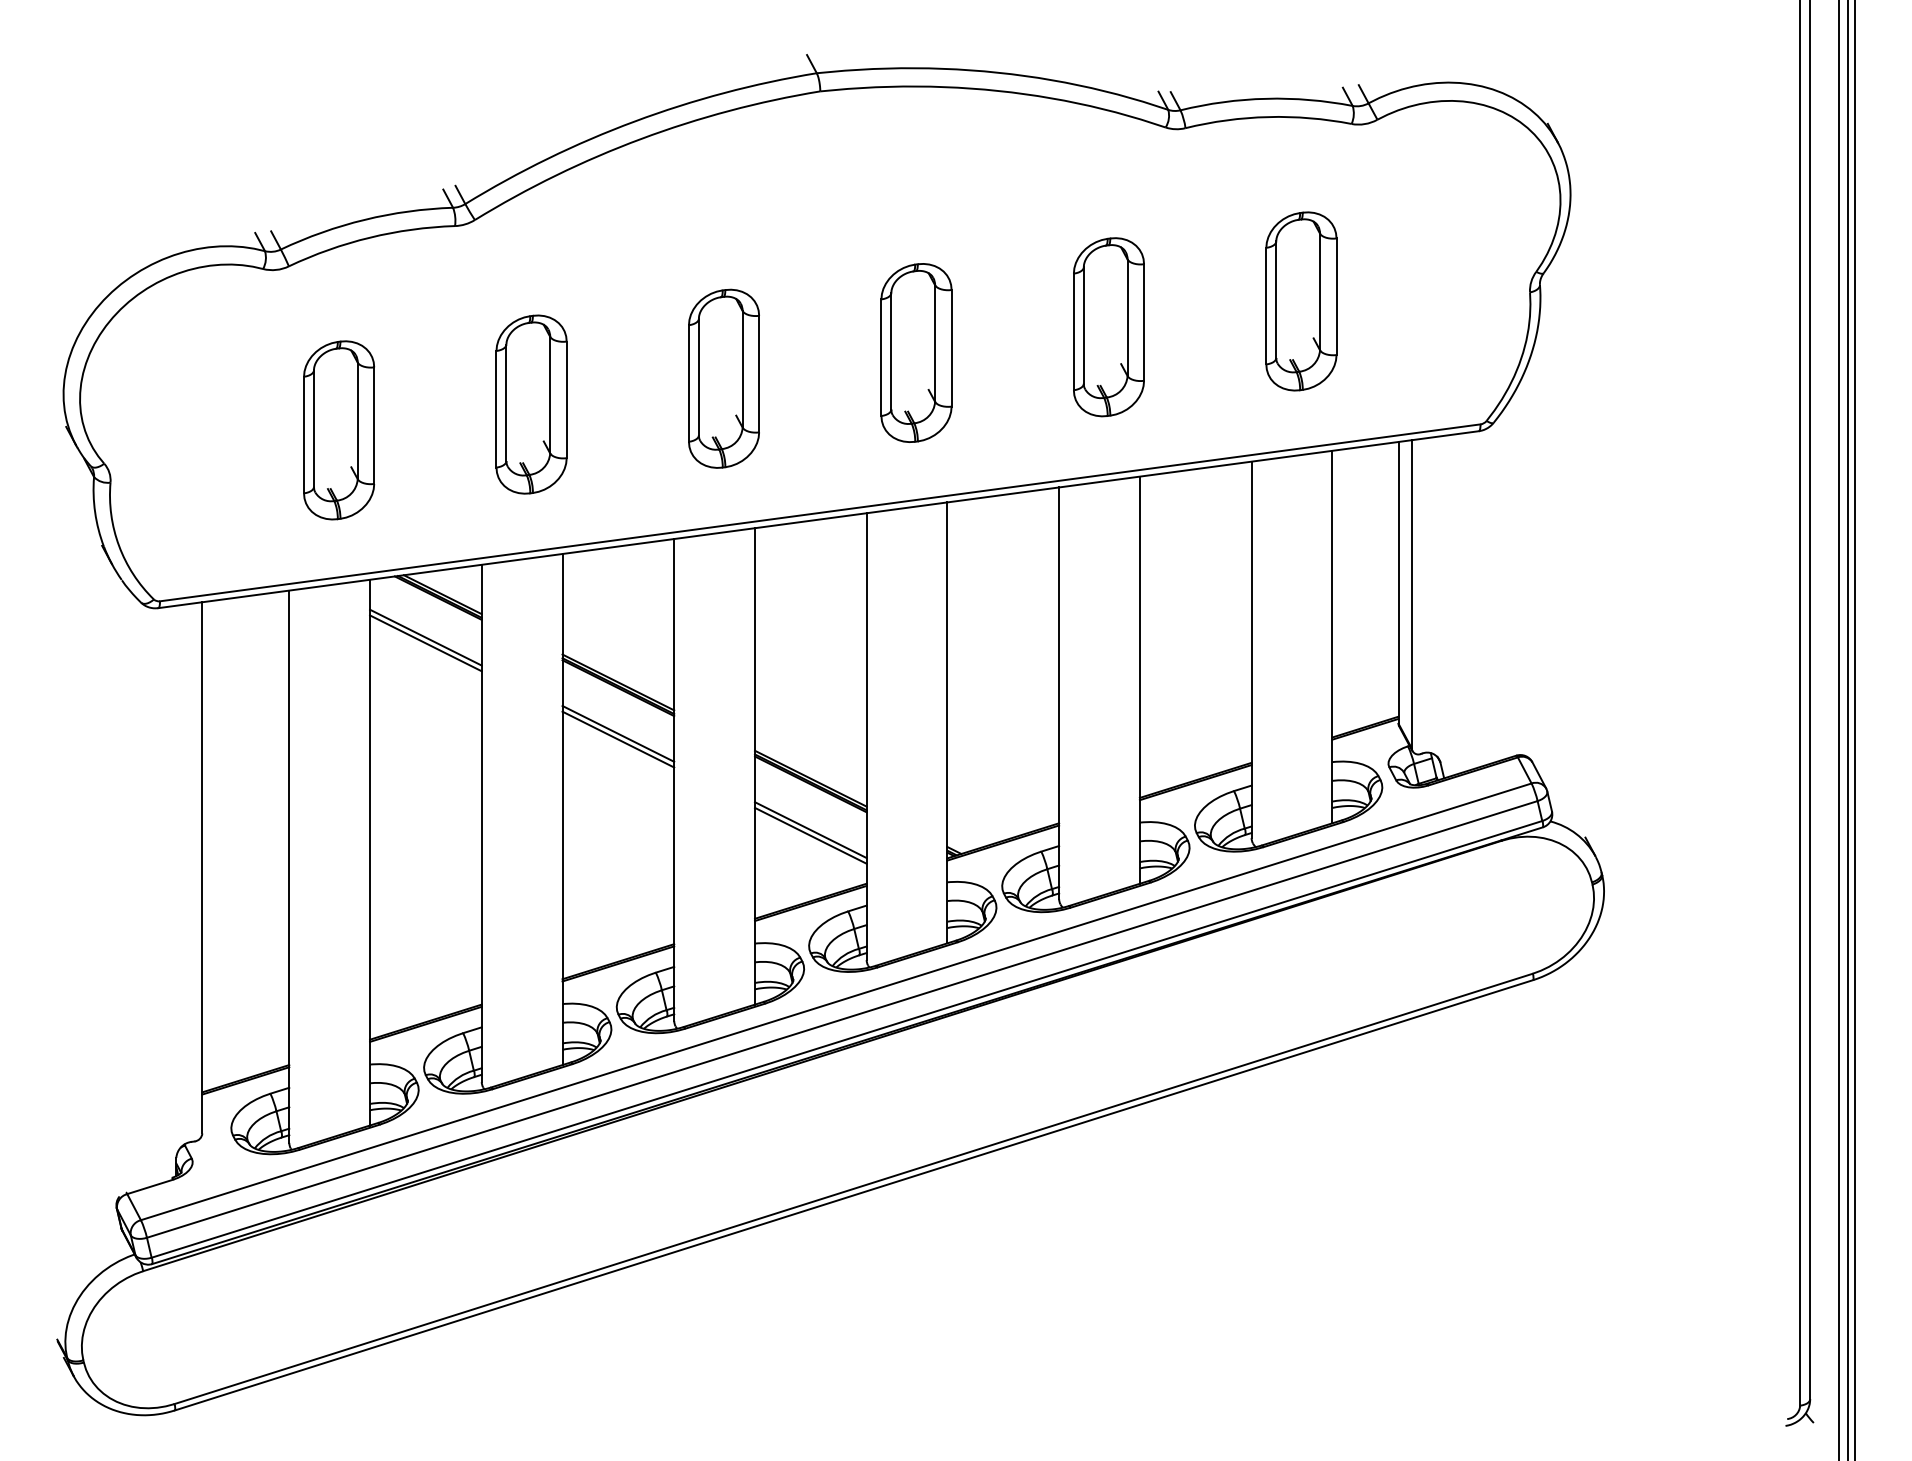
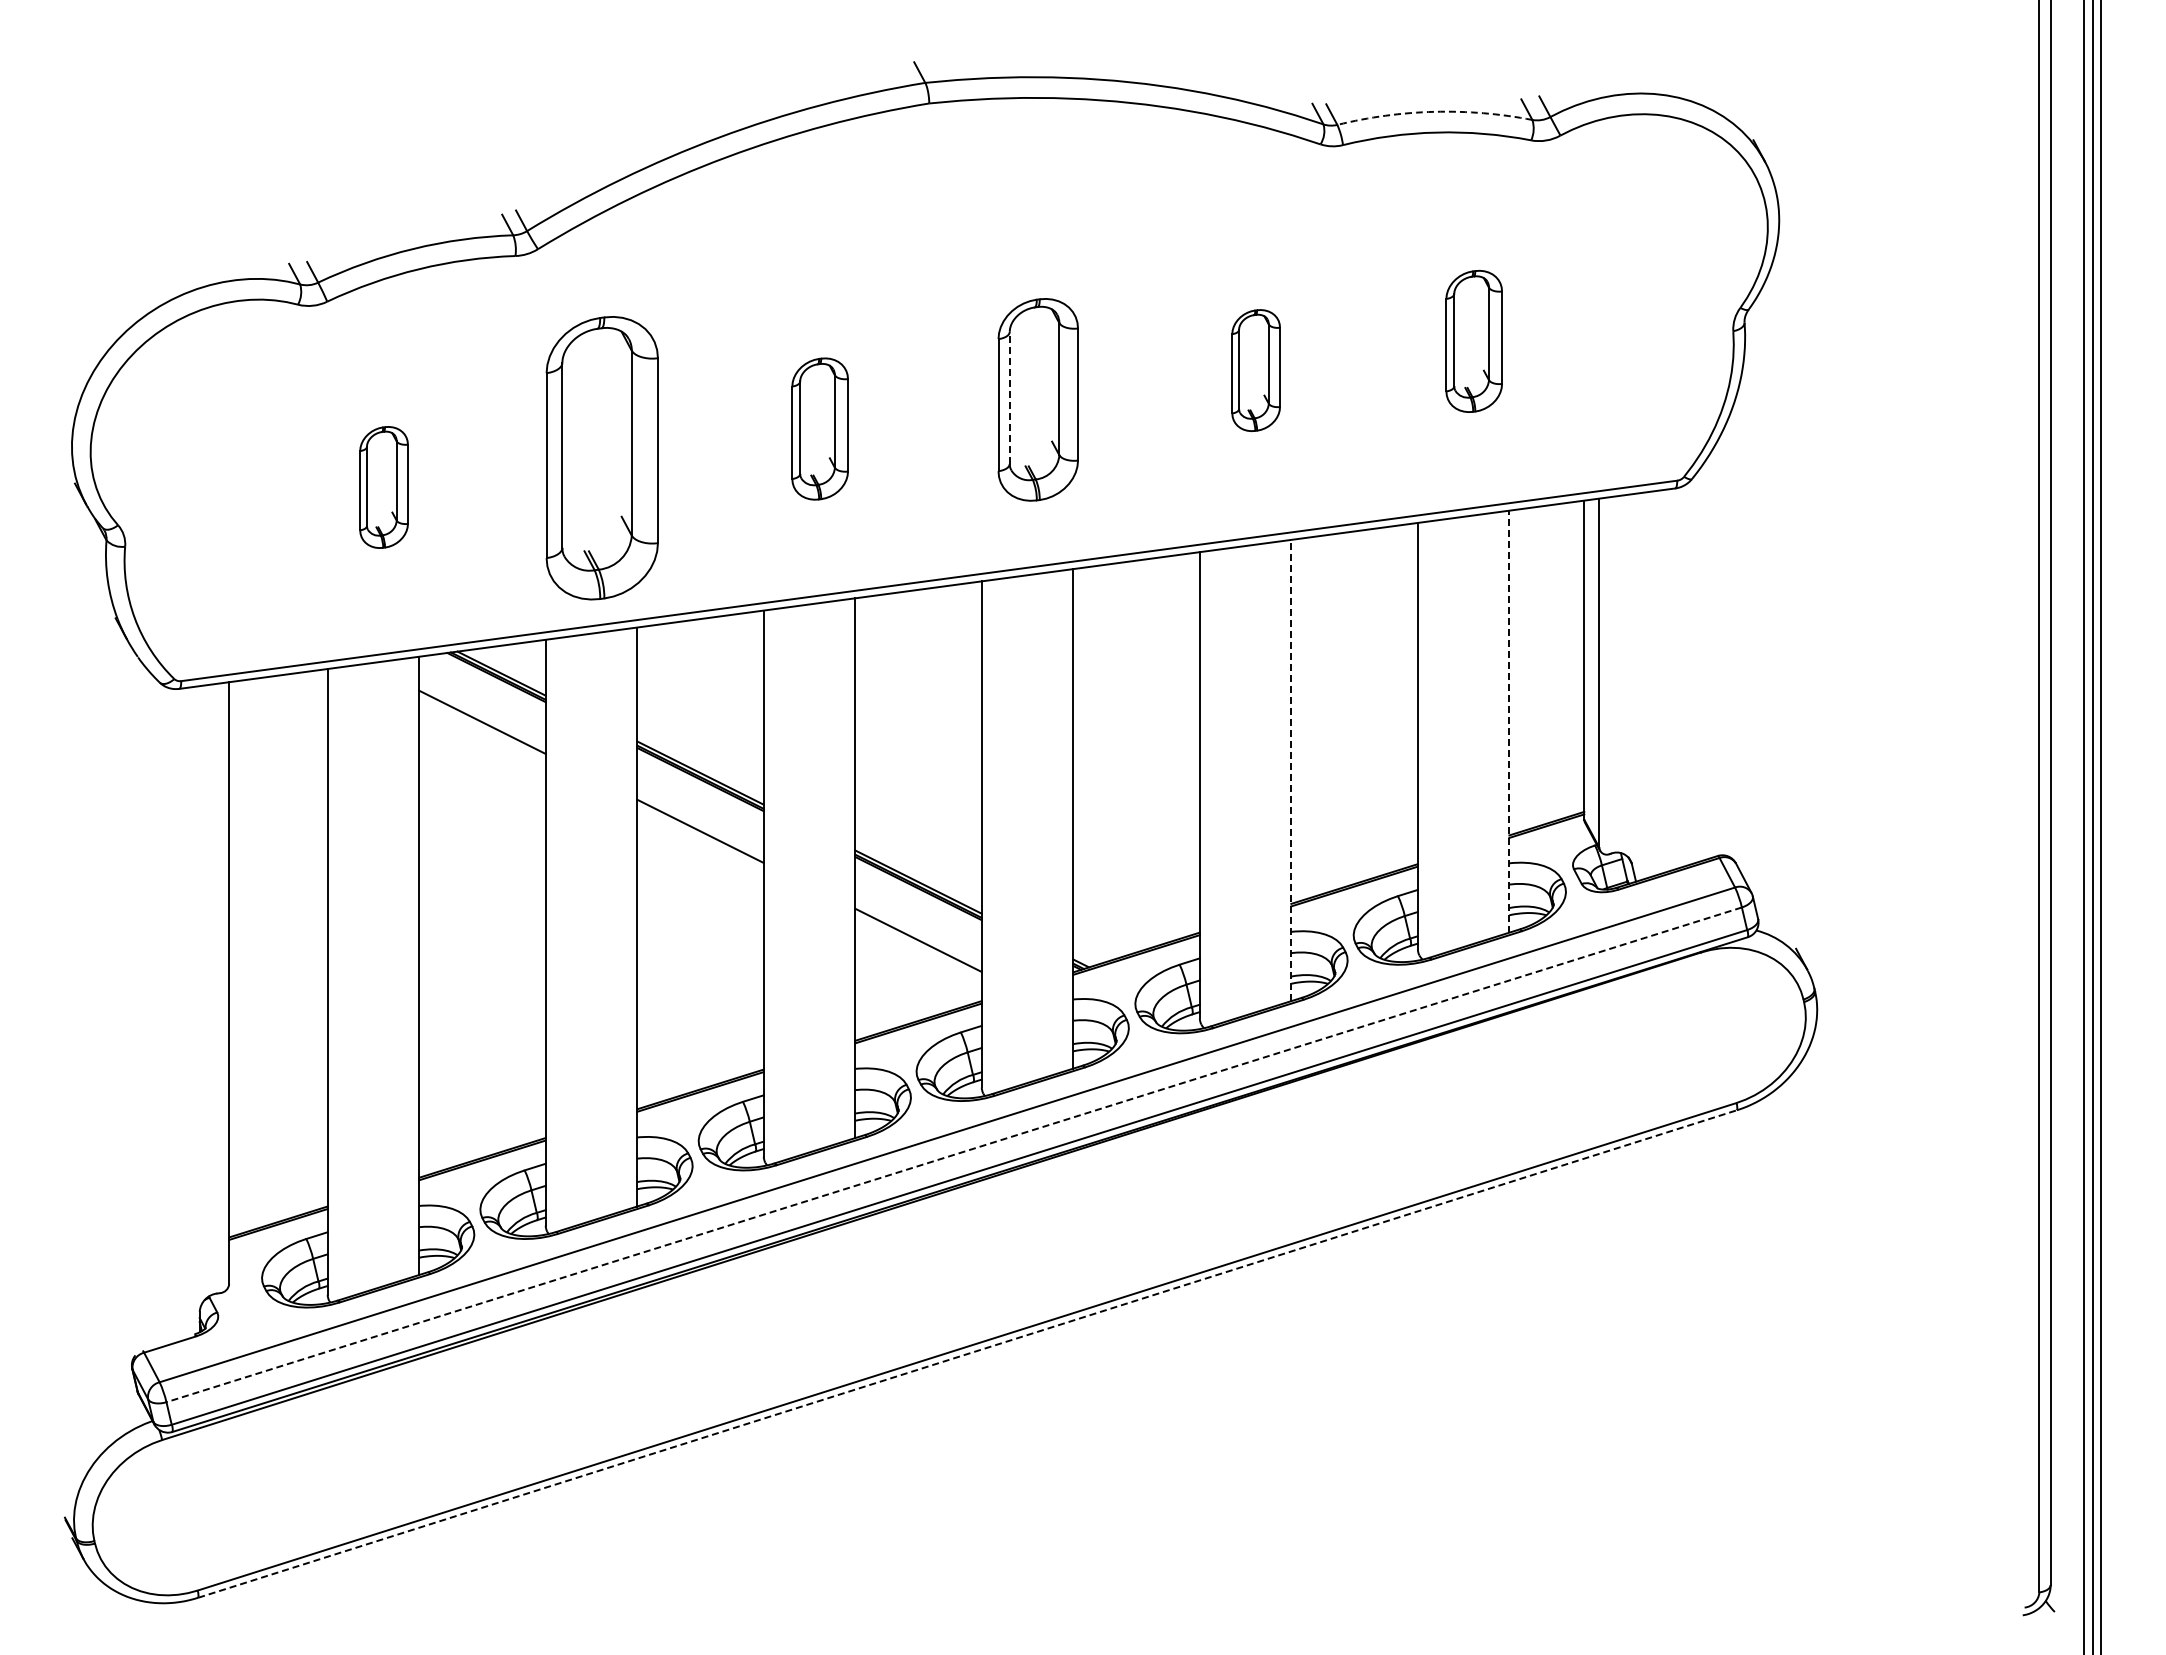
arc: (1266, 98) -> (1434, 111), solid -> dashed
part: (1300, 301) -> (1473, 341), size x0.7
part: (1108, 327) -> (1255, 370), size x0.6
line: (891, 350) -> (1009, 397), solid -> dashed
part: (723, 378) -> (819, 428), size x0.7
part: (530, 404) -> (601, 458), size x1.4
part: (338, 430) -> (383, 487), size x0.6
line: (1332, 636) -> (1509, 721), solid -> dashed
line: (425, 643) -> (482, 728), removed
line: (1140, 680) -> (1291, 770), solid -> dashed
line: (618, 739) -> (700, 837), removed
line: (810, 835) -> (918, 946), removed
line: (842, 1019) -> (954, 1154), solid -> dashed
line: (854, 1194) -> (968, 1353), solid -> dashed

